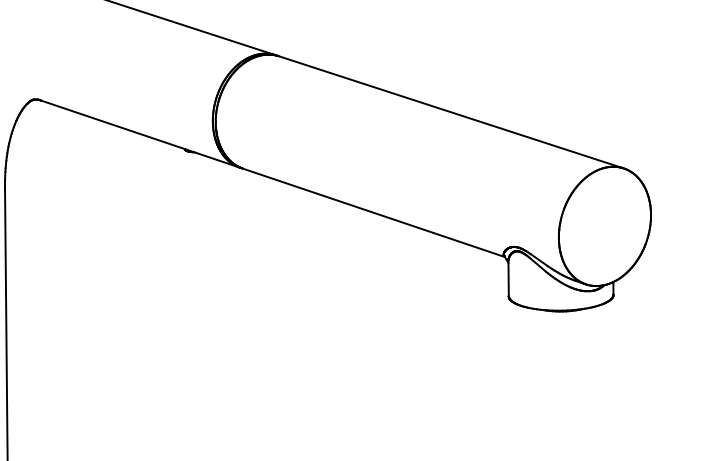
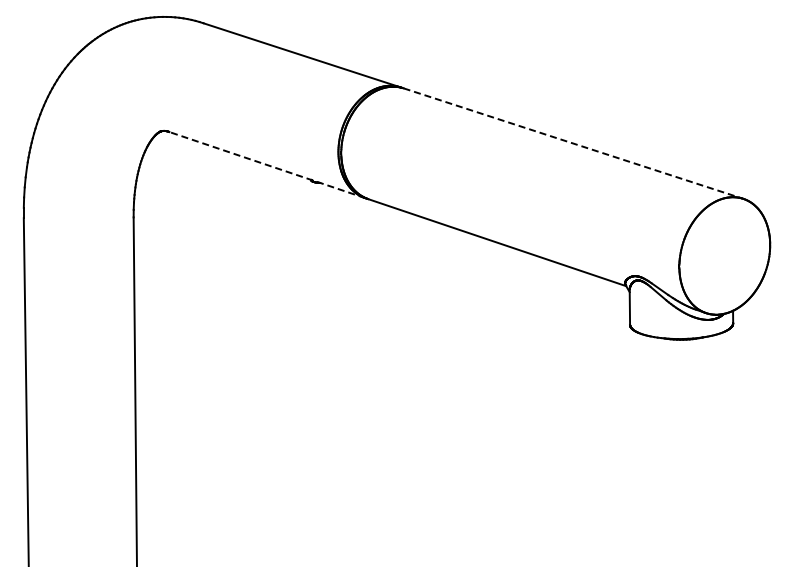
line: (451, 112) -> (573, 143), solid -> dashed
line: (139, 133) -> (266, 164), solid -> dashed

